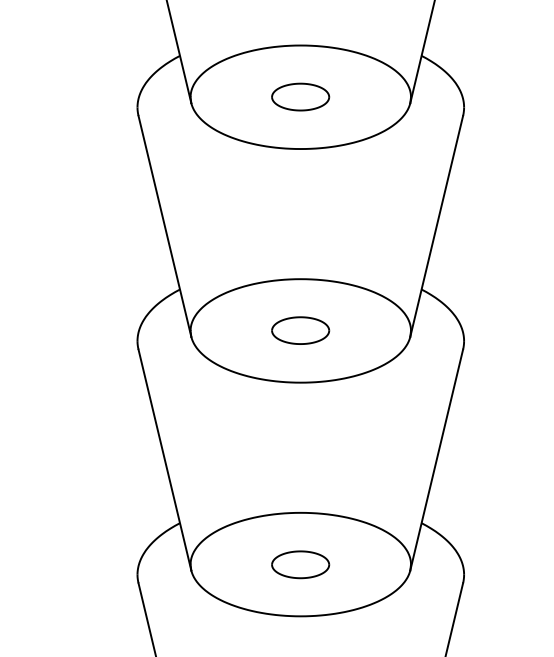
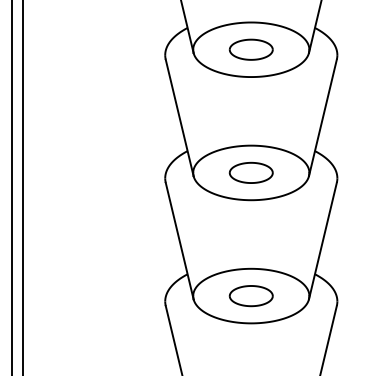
part: (299, 96) -> (250, 49), size x1.43
part: (299, 330) -> (250, 172), size x1.43
part: (299, 565) -> (250, 296), size x1.43

